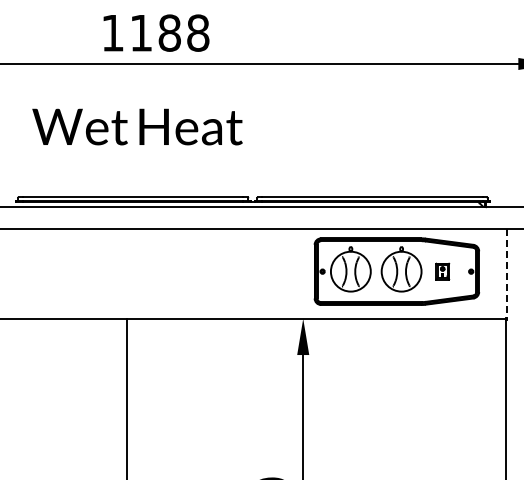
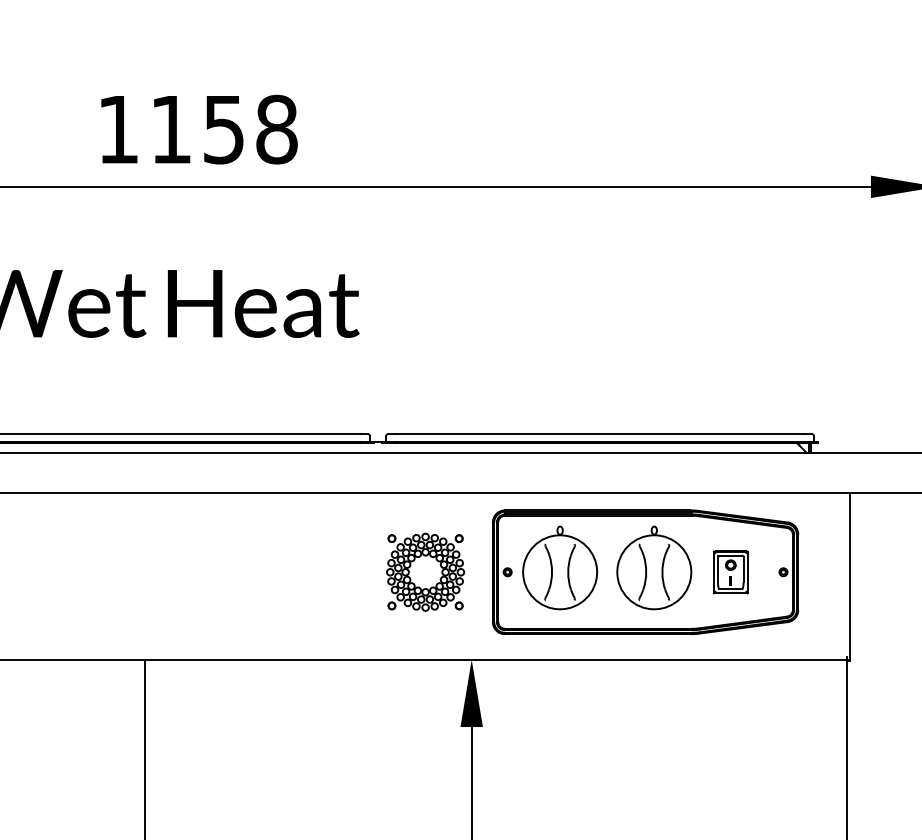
text: (169, 32) -> (223, 128), 1188 -> 1158
part: (277, 271) -> (423, 571), added
part: (442, 271) -> (730, 571), size x1.43
line: (507, 274) -> (850, 577), dashed -> solid

